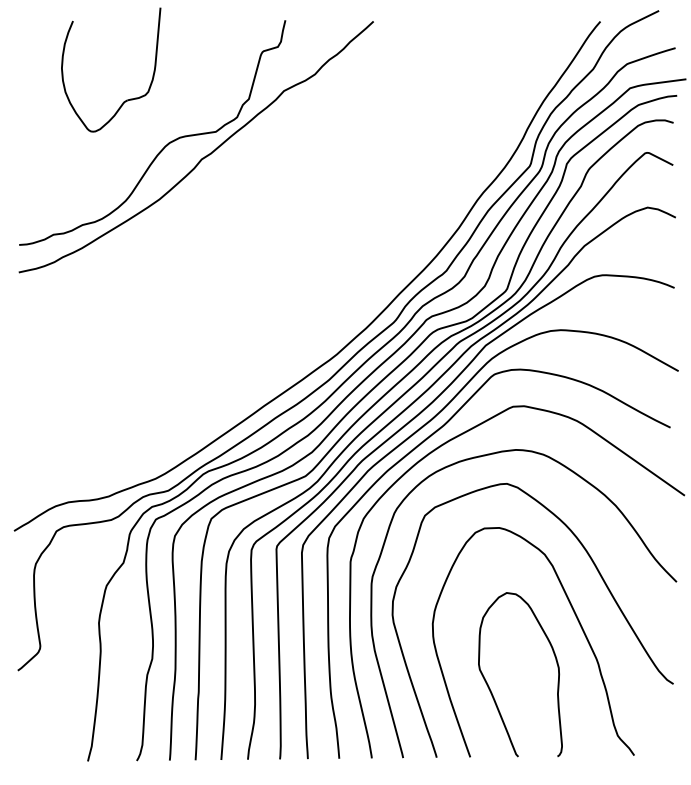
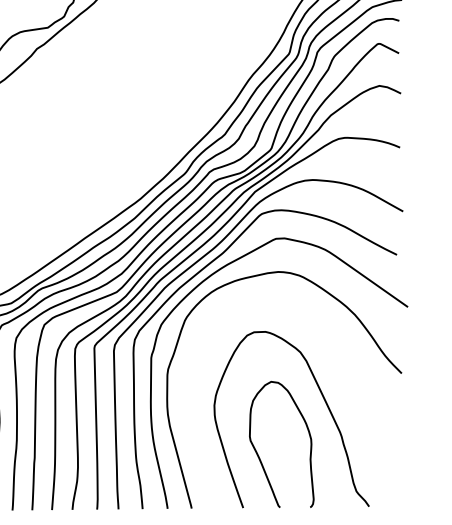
curve: (604, 584) -> (346, 375), removed

